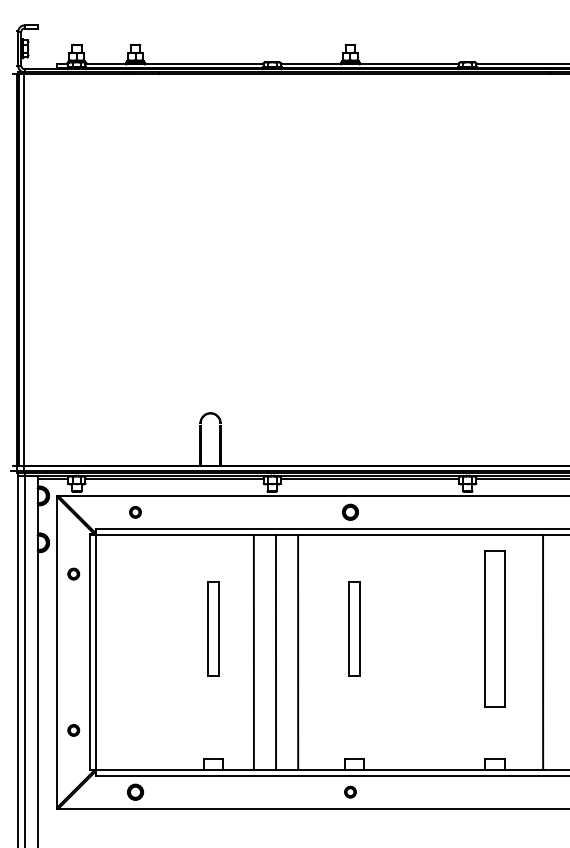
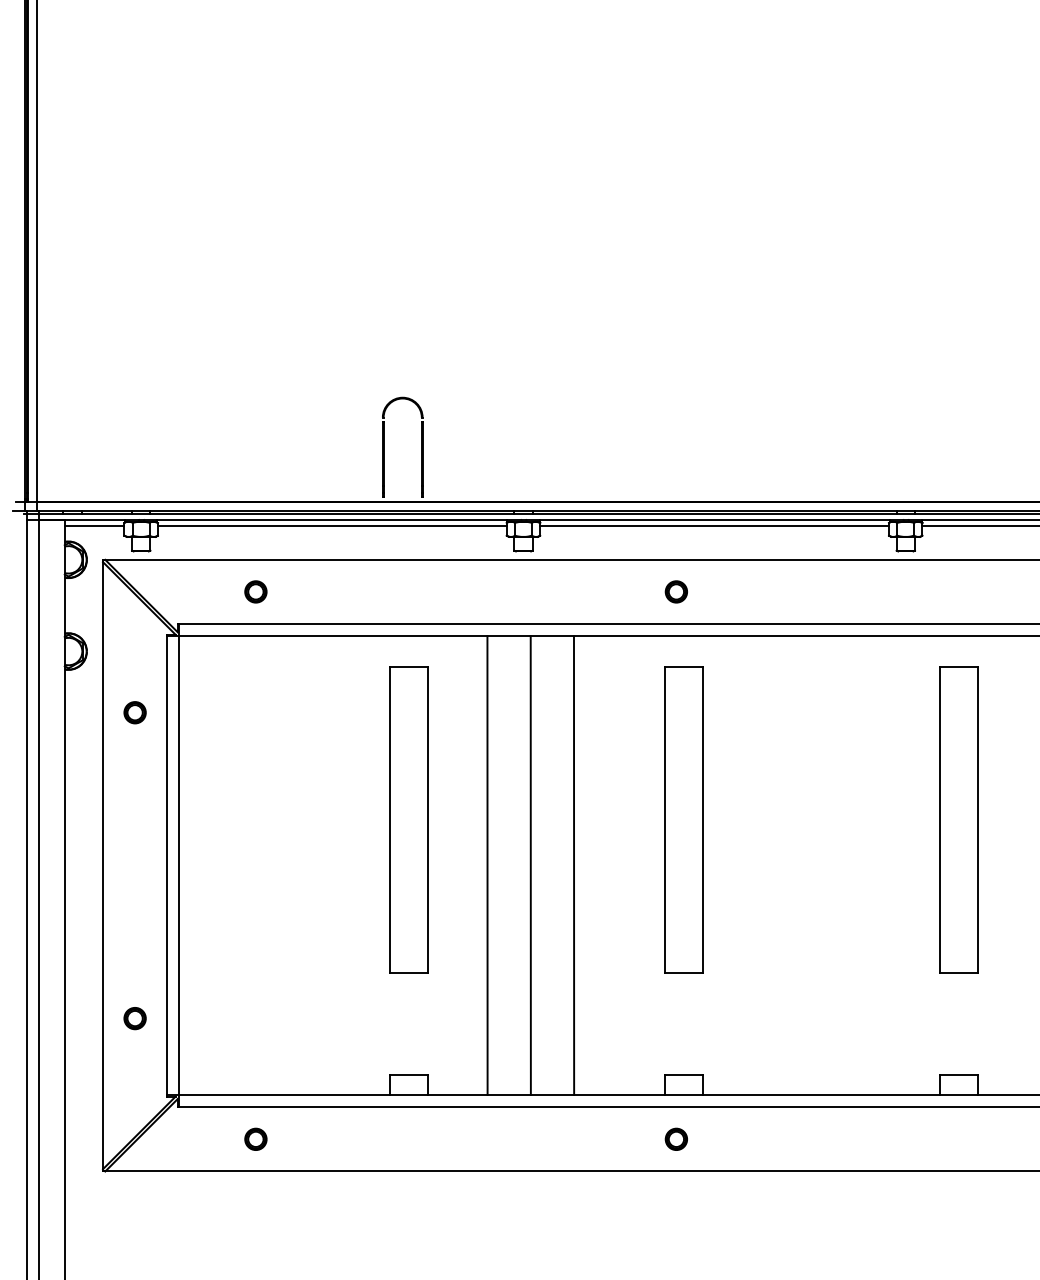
part: (350, 512) -> (676, 592), size x0.71
part: (213, 628) -> (408, 819), size x1.67
part: (354, 628) -> (684, 819), size x1.67
part: (135, 791) -> (255, 1137), size x0.71

